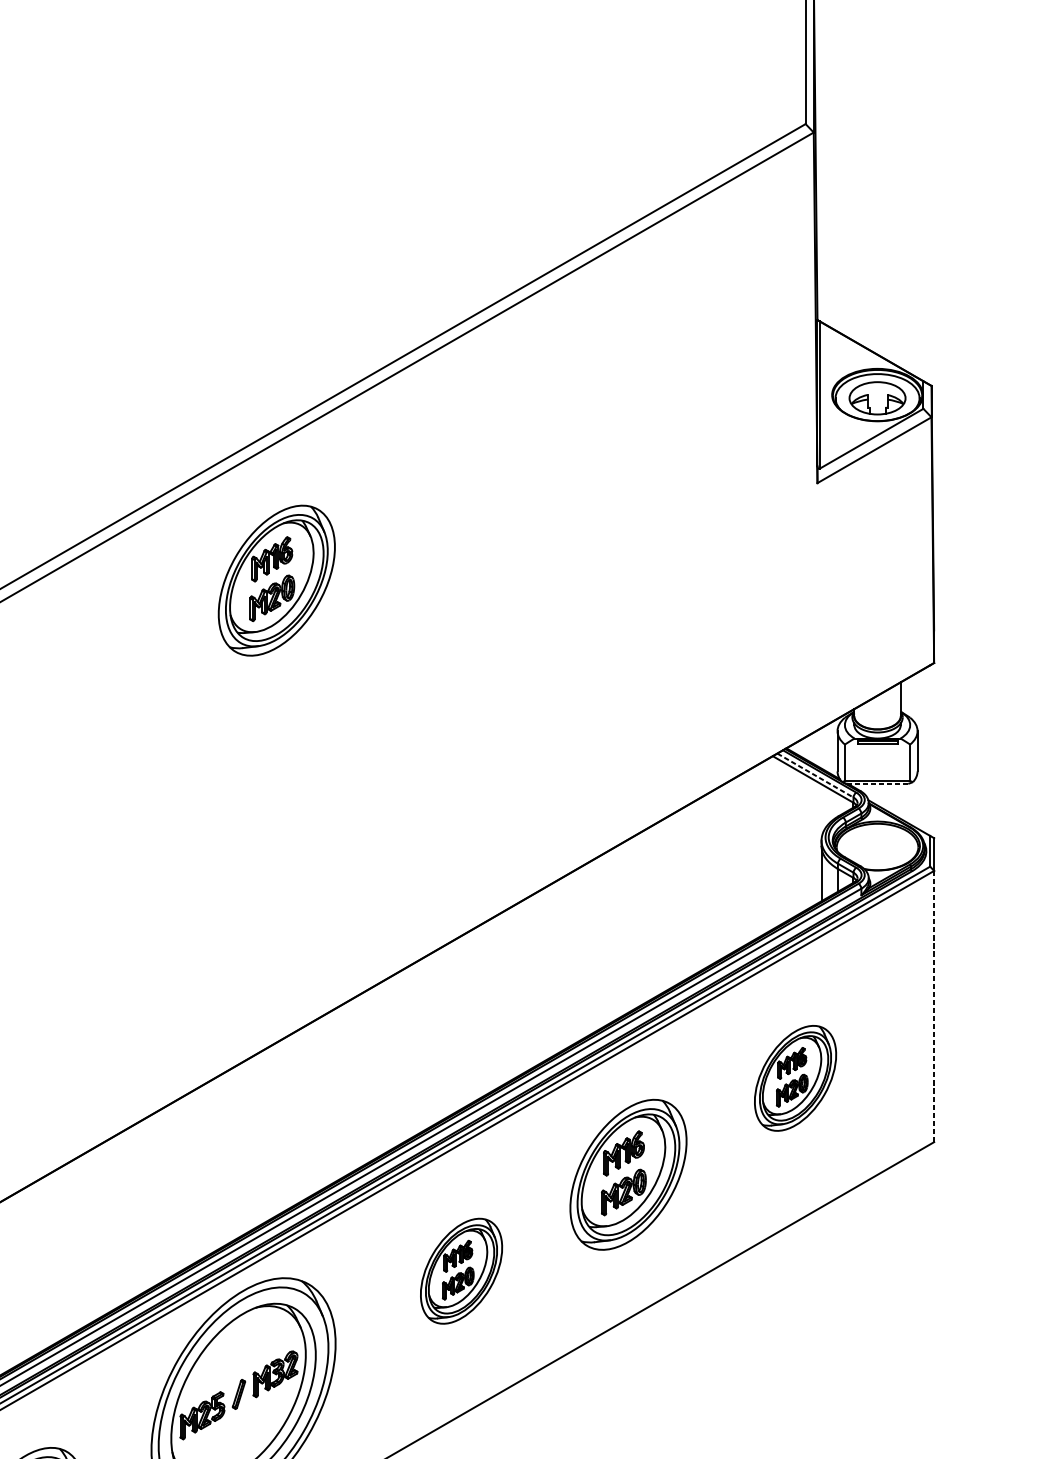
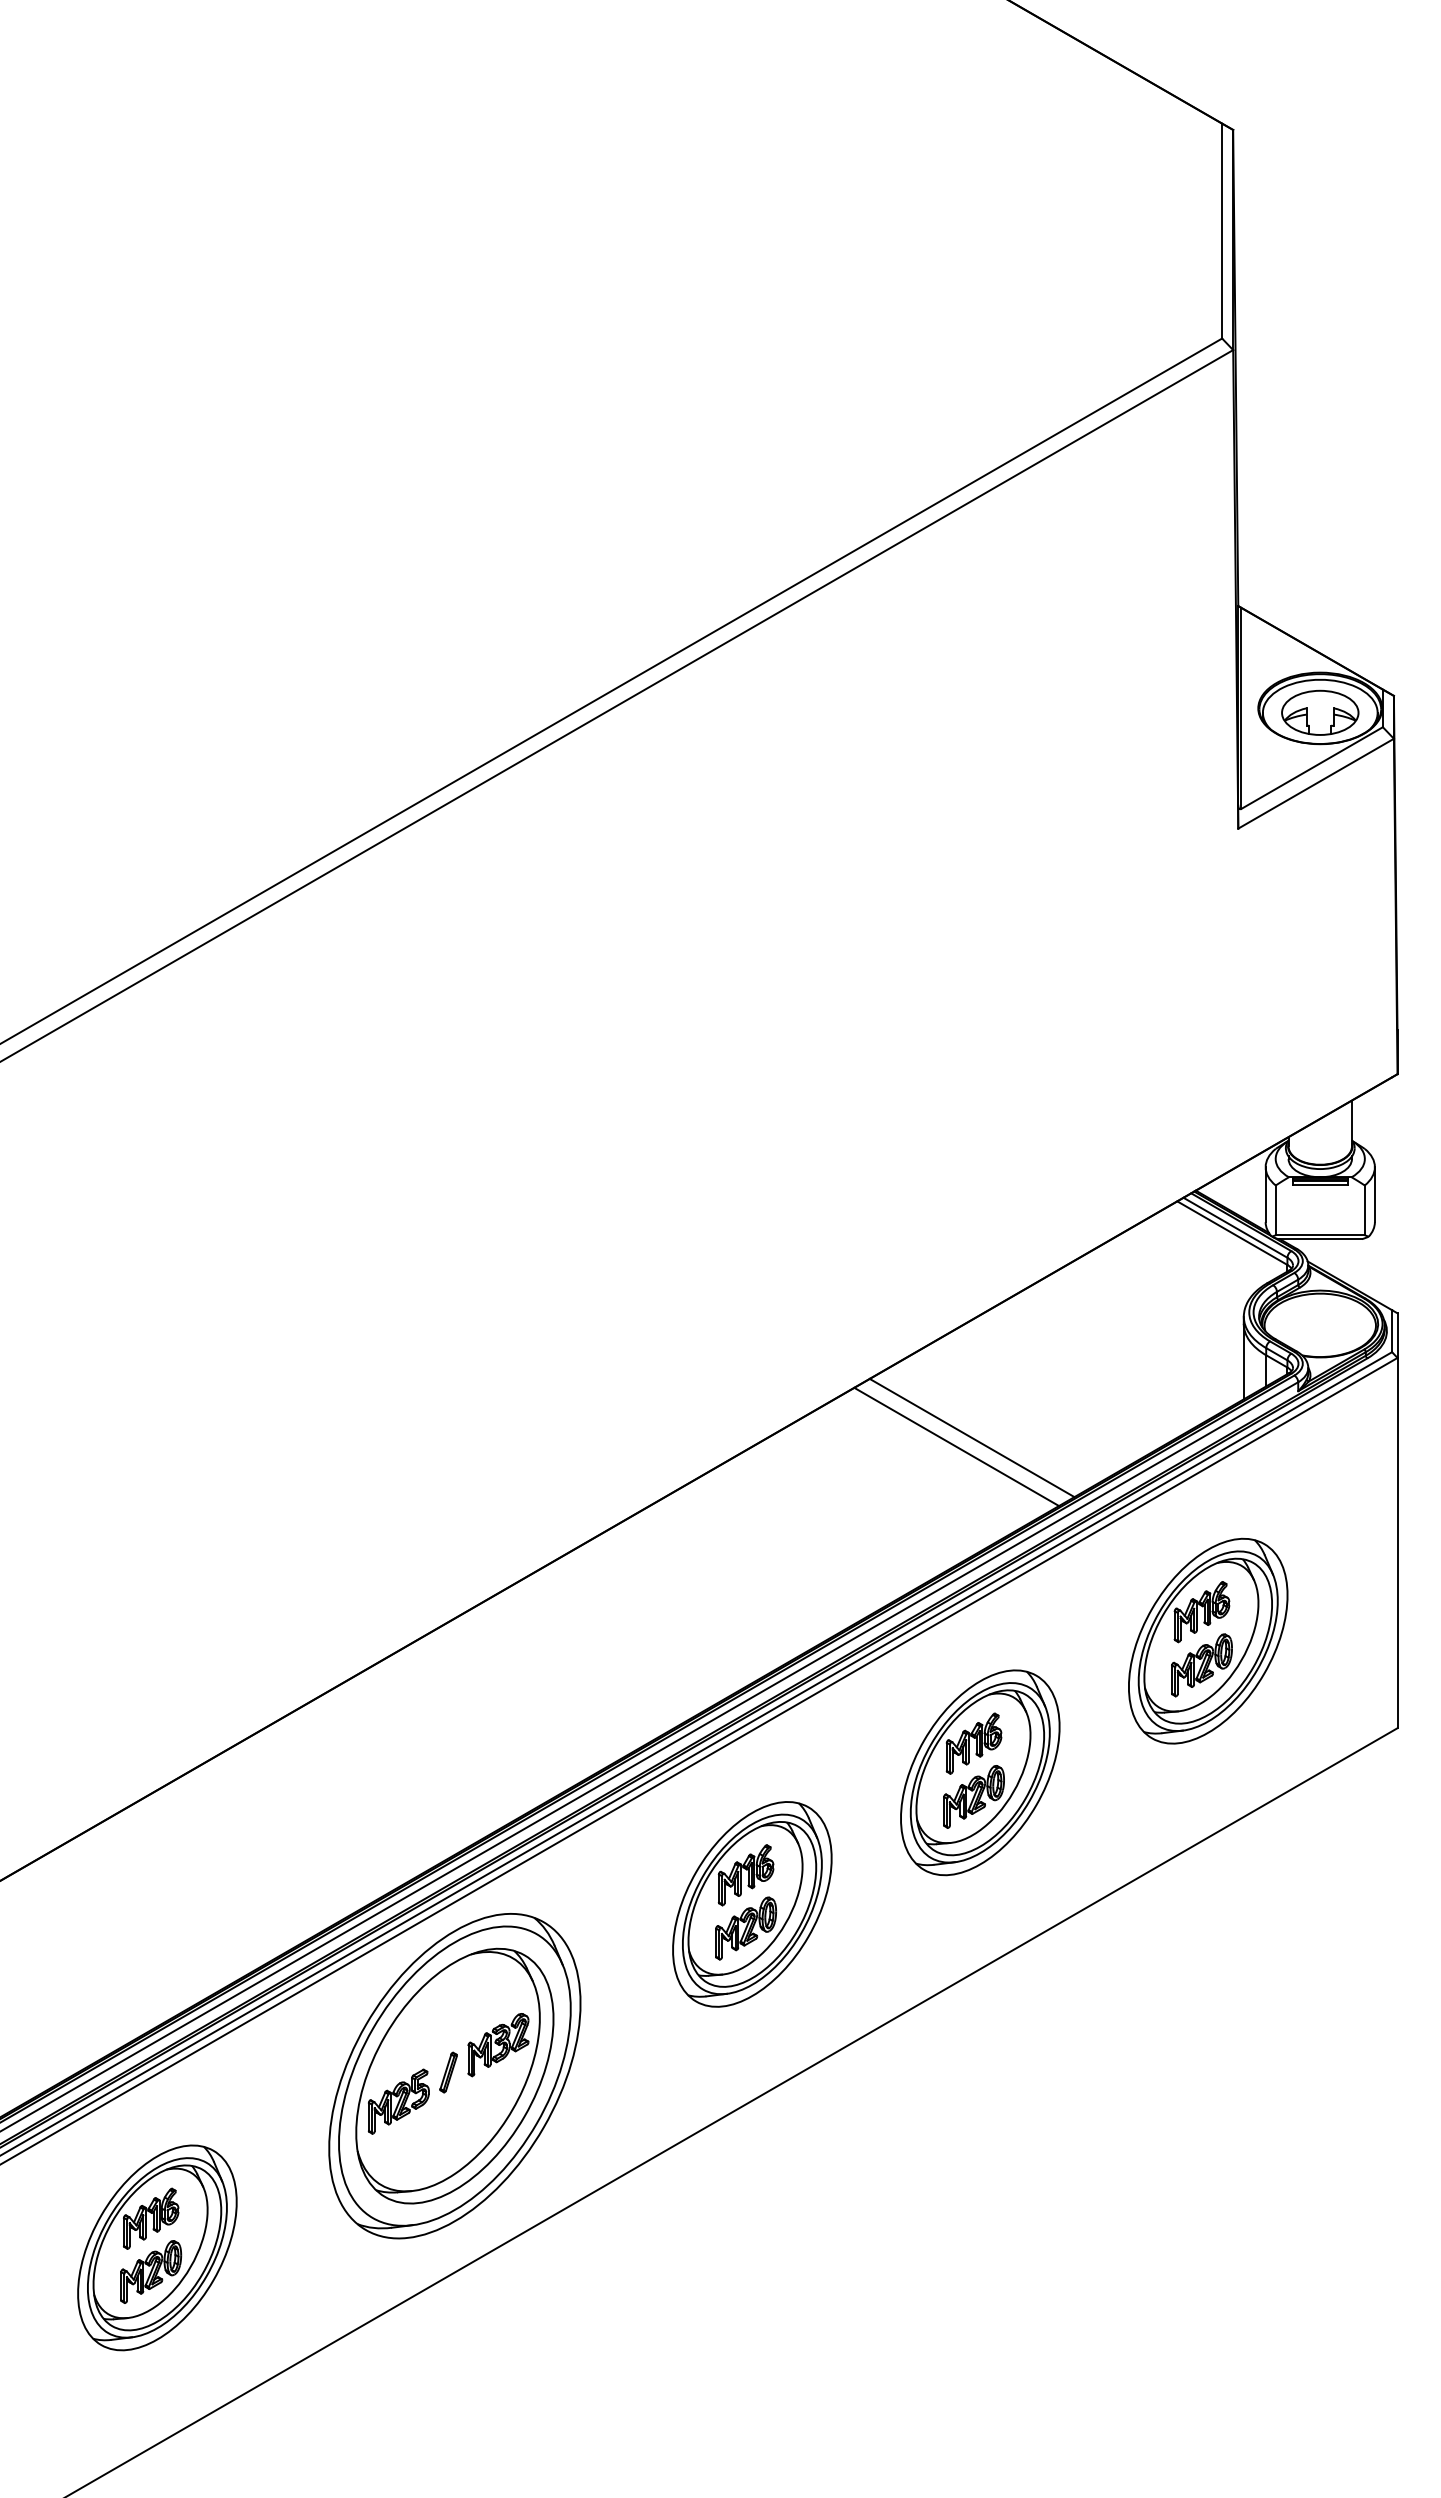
part: (276, 580) -> (500, 961), removed
line: (815, 775) -> (1235, 1227), dashed -> solid
line: (877, 784) -> (1320, 1239), dashed -> solid
line: (622, 929) -> (971, 1437), added
line: (611, 935) -> (956, 1446), added
line: (934, 1006) -> (1397, 1543), dashed -> solid
part: (795, 1077) -> (1208, 1640), size x1.43
part: (461, 1271) -> (752, 1904), size x1.43

